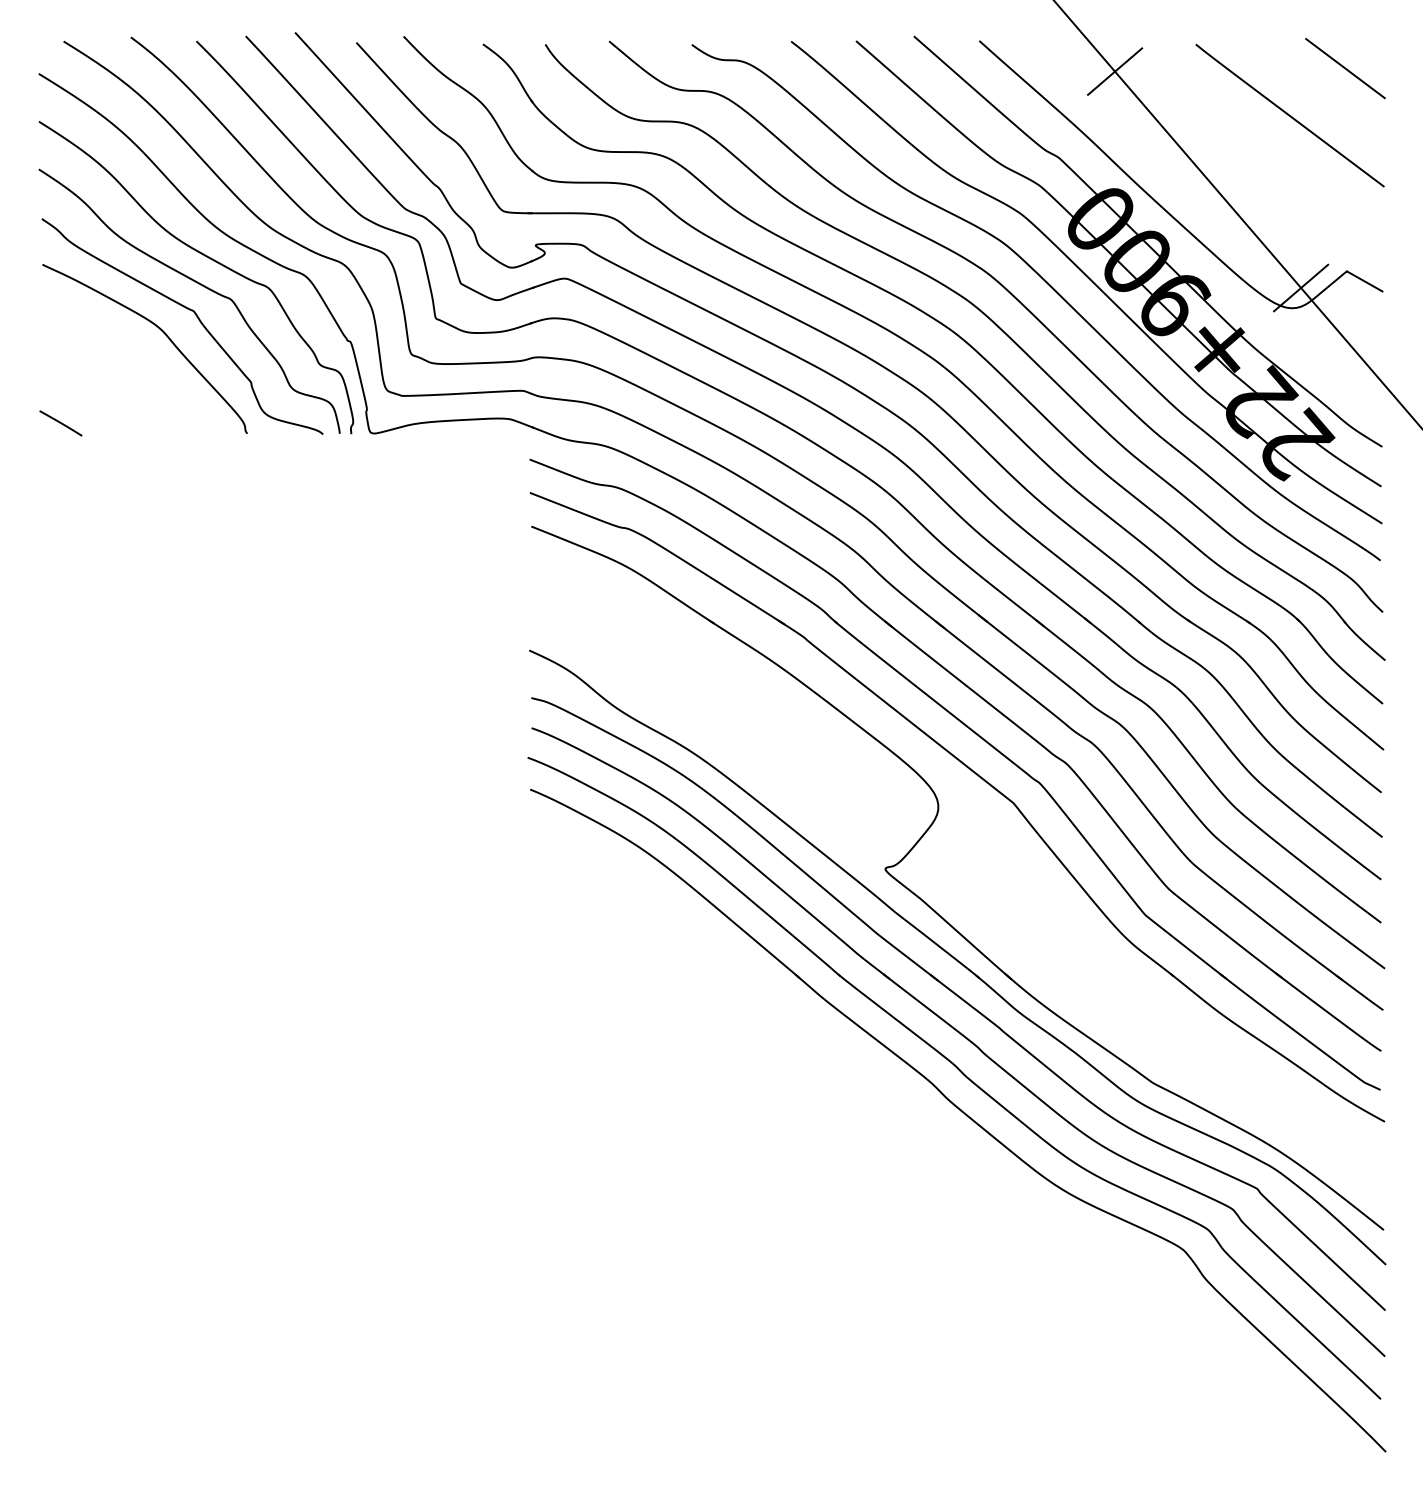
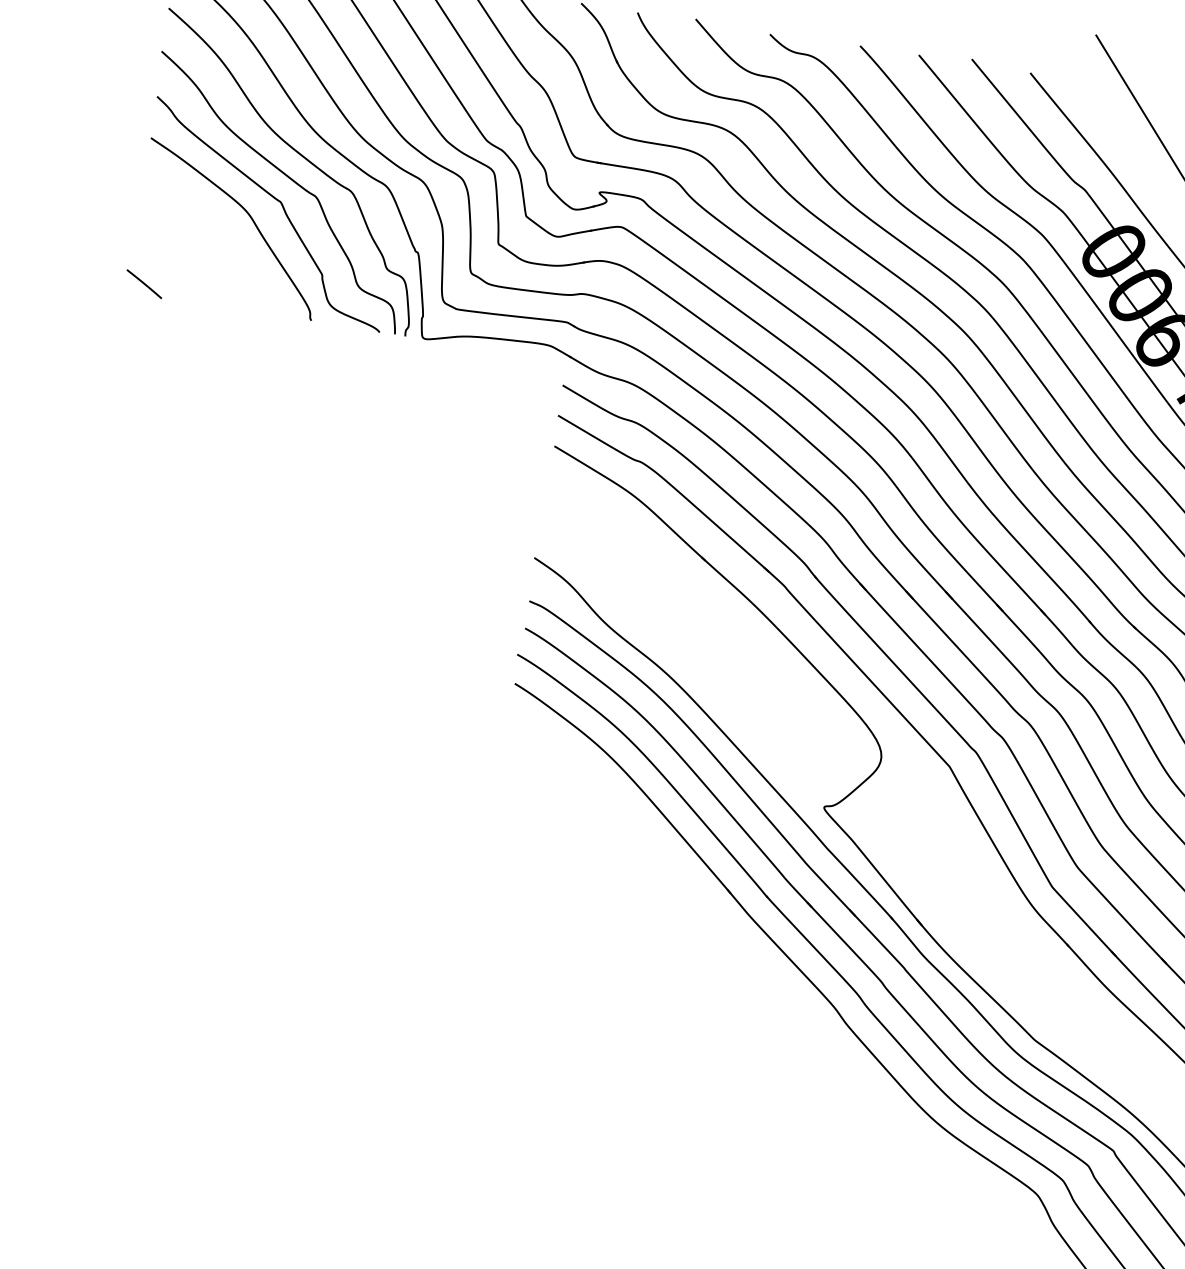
line: (1115, 71) -> (1148, 120), removed

